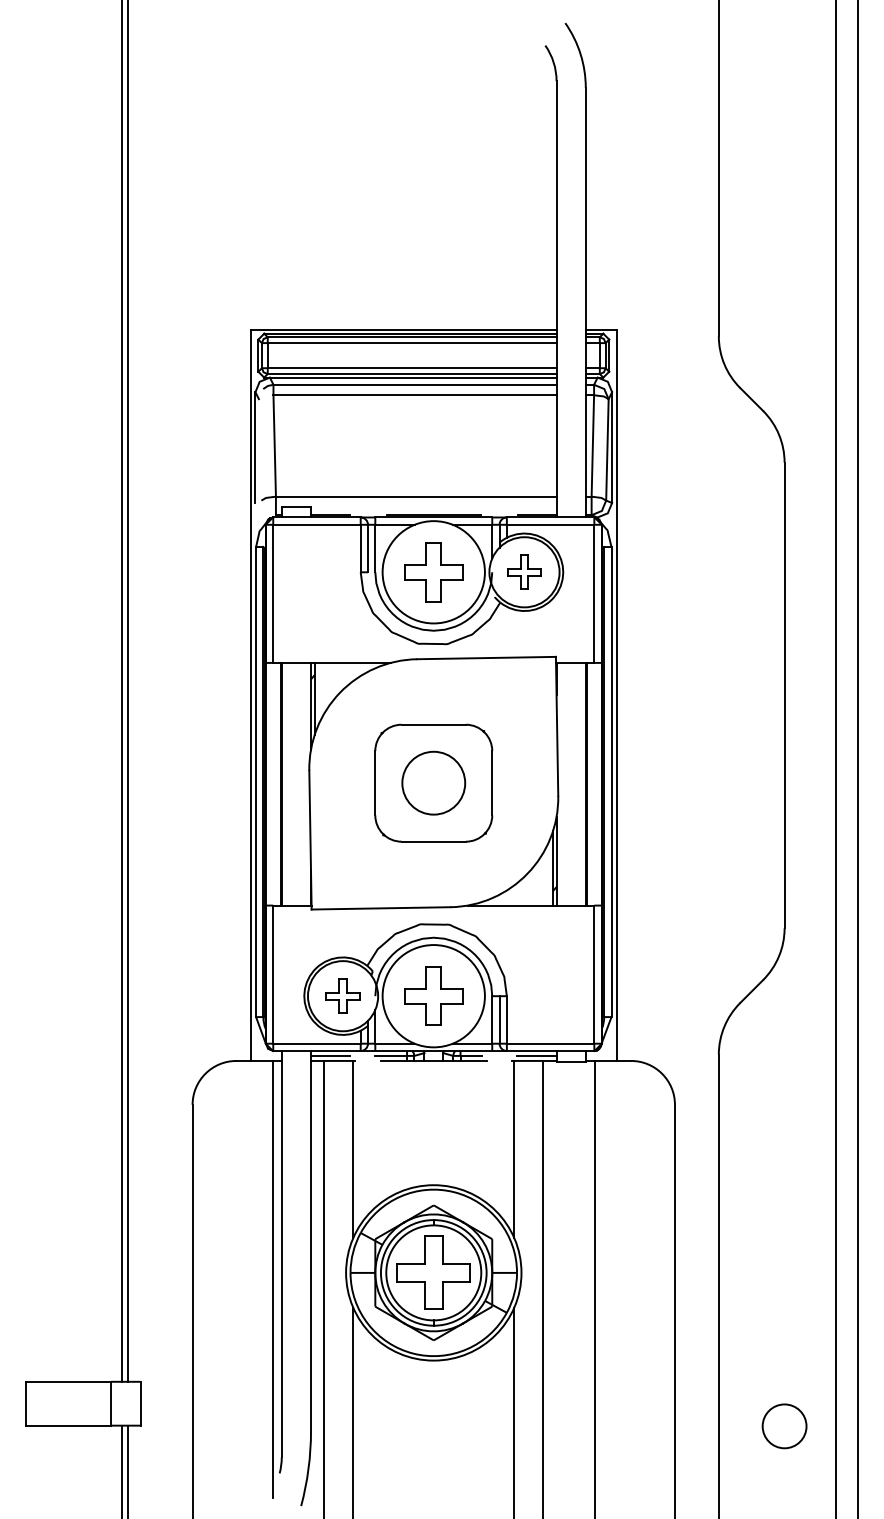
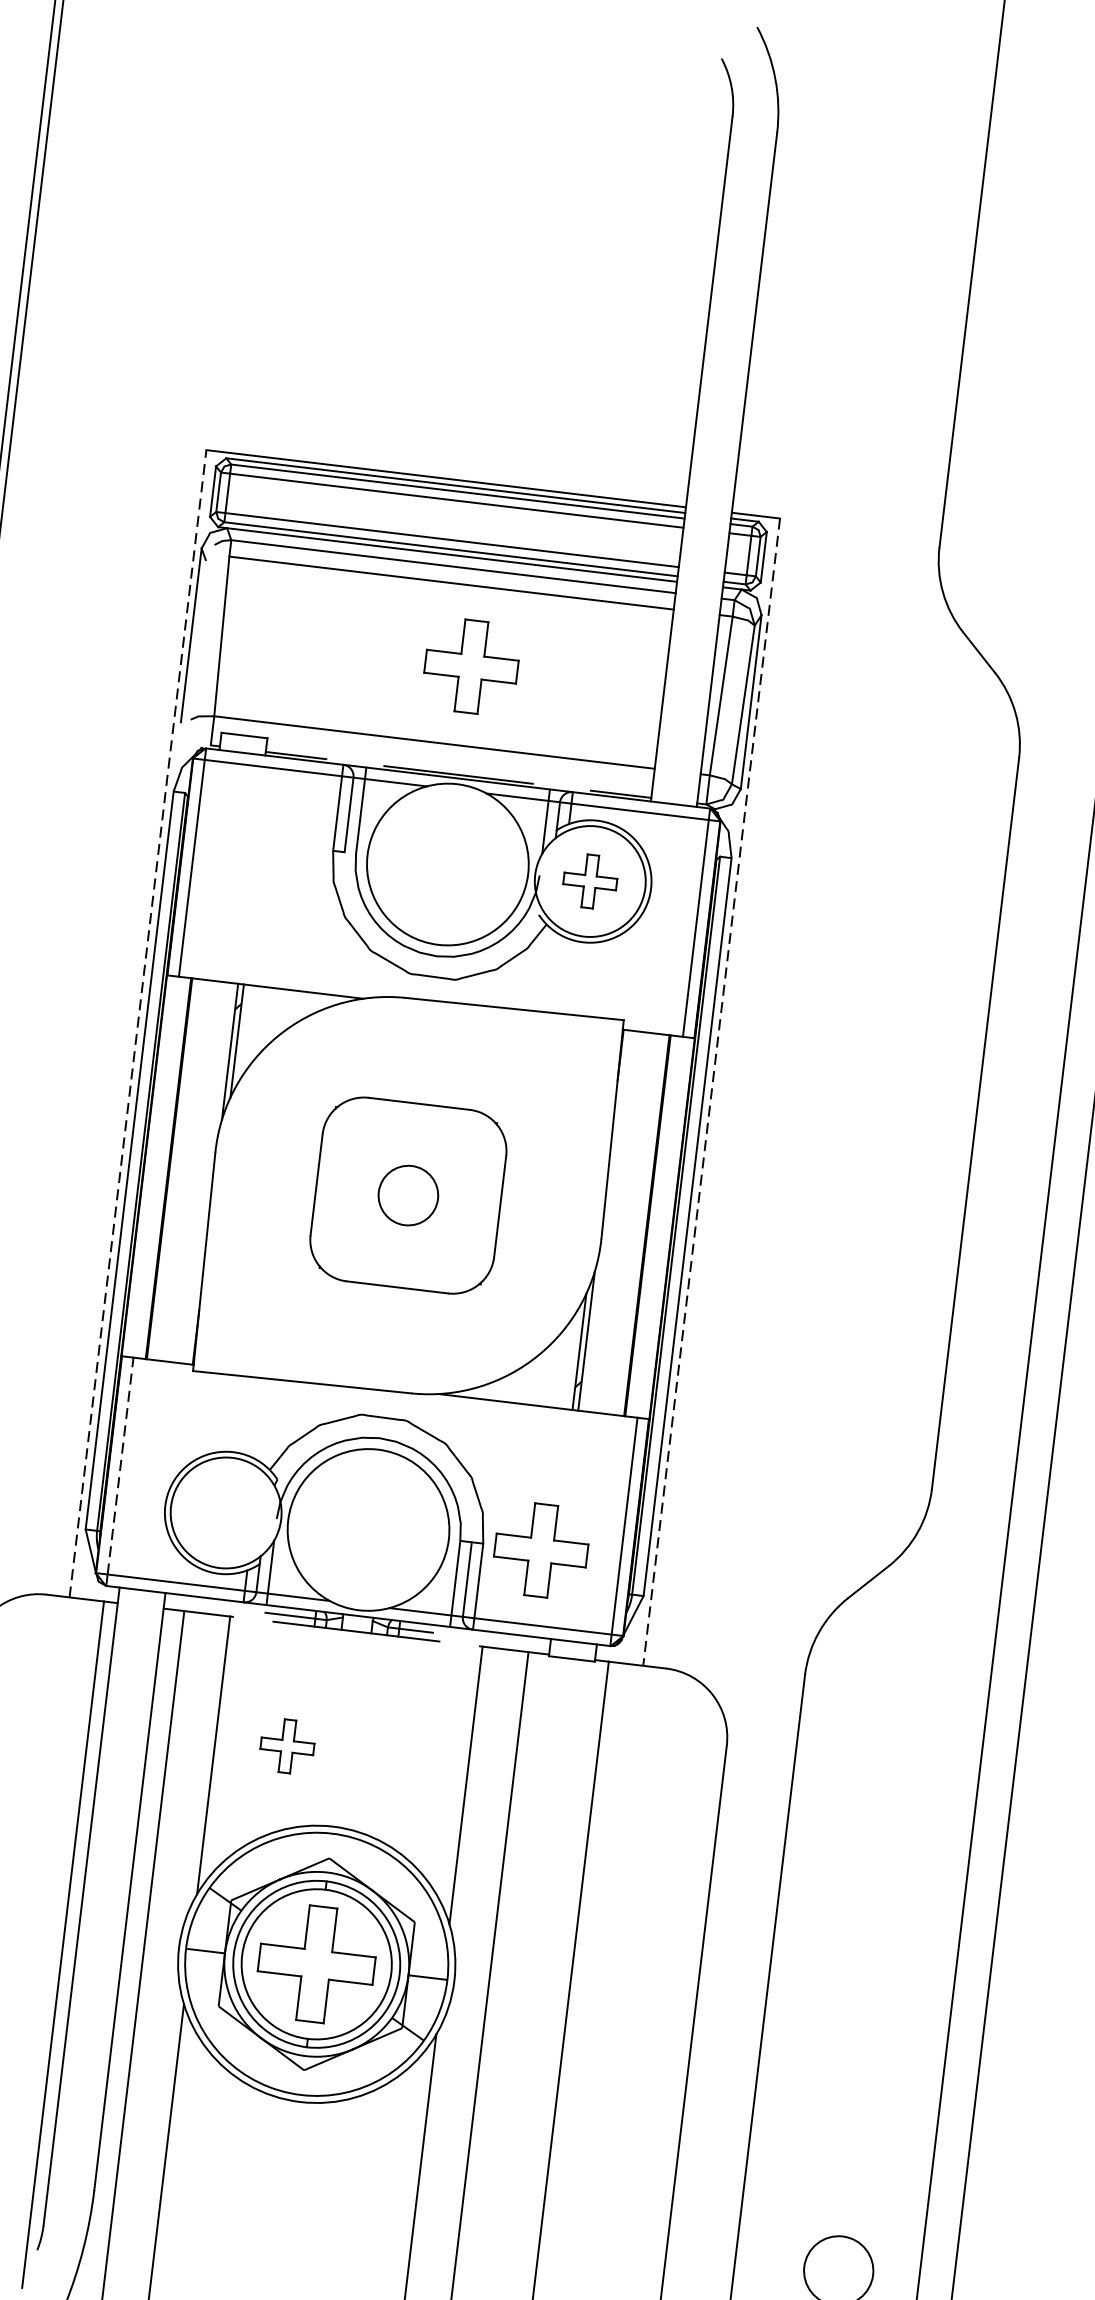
part: (433, 572) -> (470, 667), moved
line: (251, 695) -> (138, 1023), solid -> dashed
line: (616, 696) -> (711, 1093), solid -> dashed
circle: (433, 782) -> (408, 1194), size x0.6
line: (273, 974) -> (120, 1465), solid -> dashed
part: (342, 995) -> (286, 1745), moved
part: (433, 995) -> (540, 1549), moved
line: (330, 1055) -> (195, 1603), removed
line: (536, 1055) -> (518, 1642), removed

